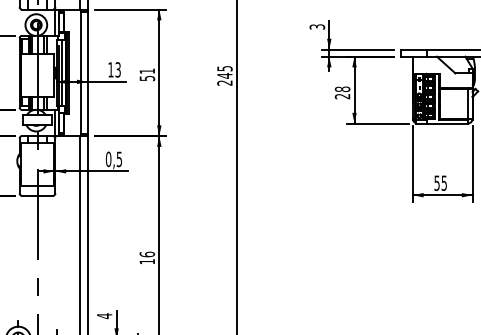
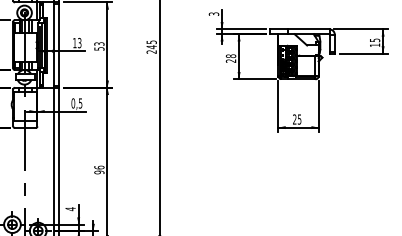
text: (147, 70) -> (99, 43), 51 -> 53
text: (436, 183) -> (294, 119), 55 -> 25
text: (147, 261) -> (99, 172), 16 -> 96

